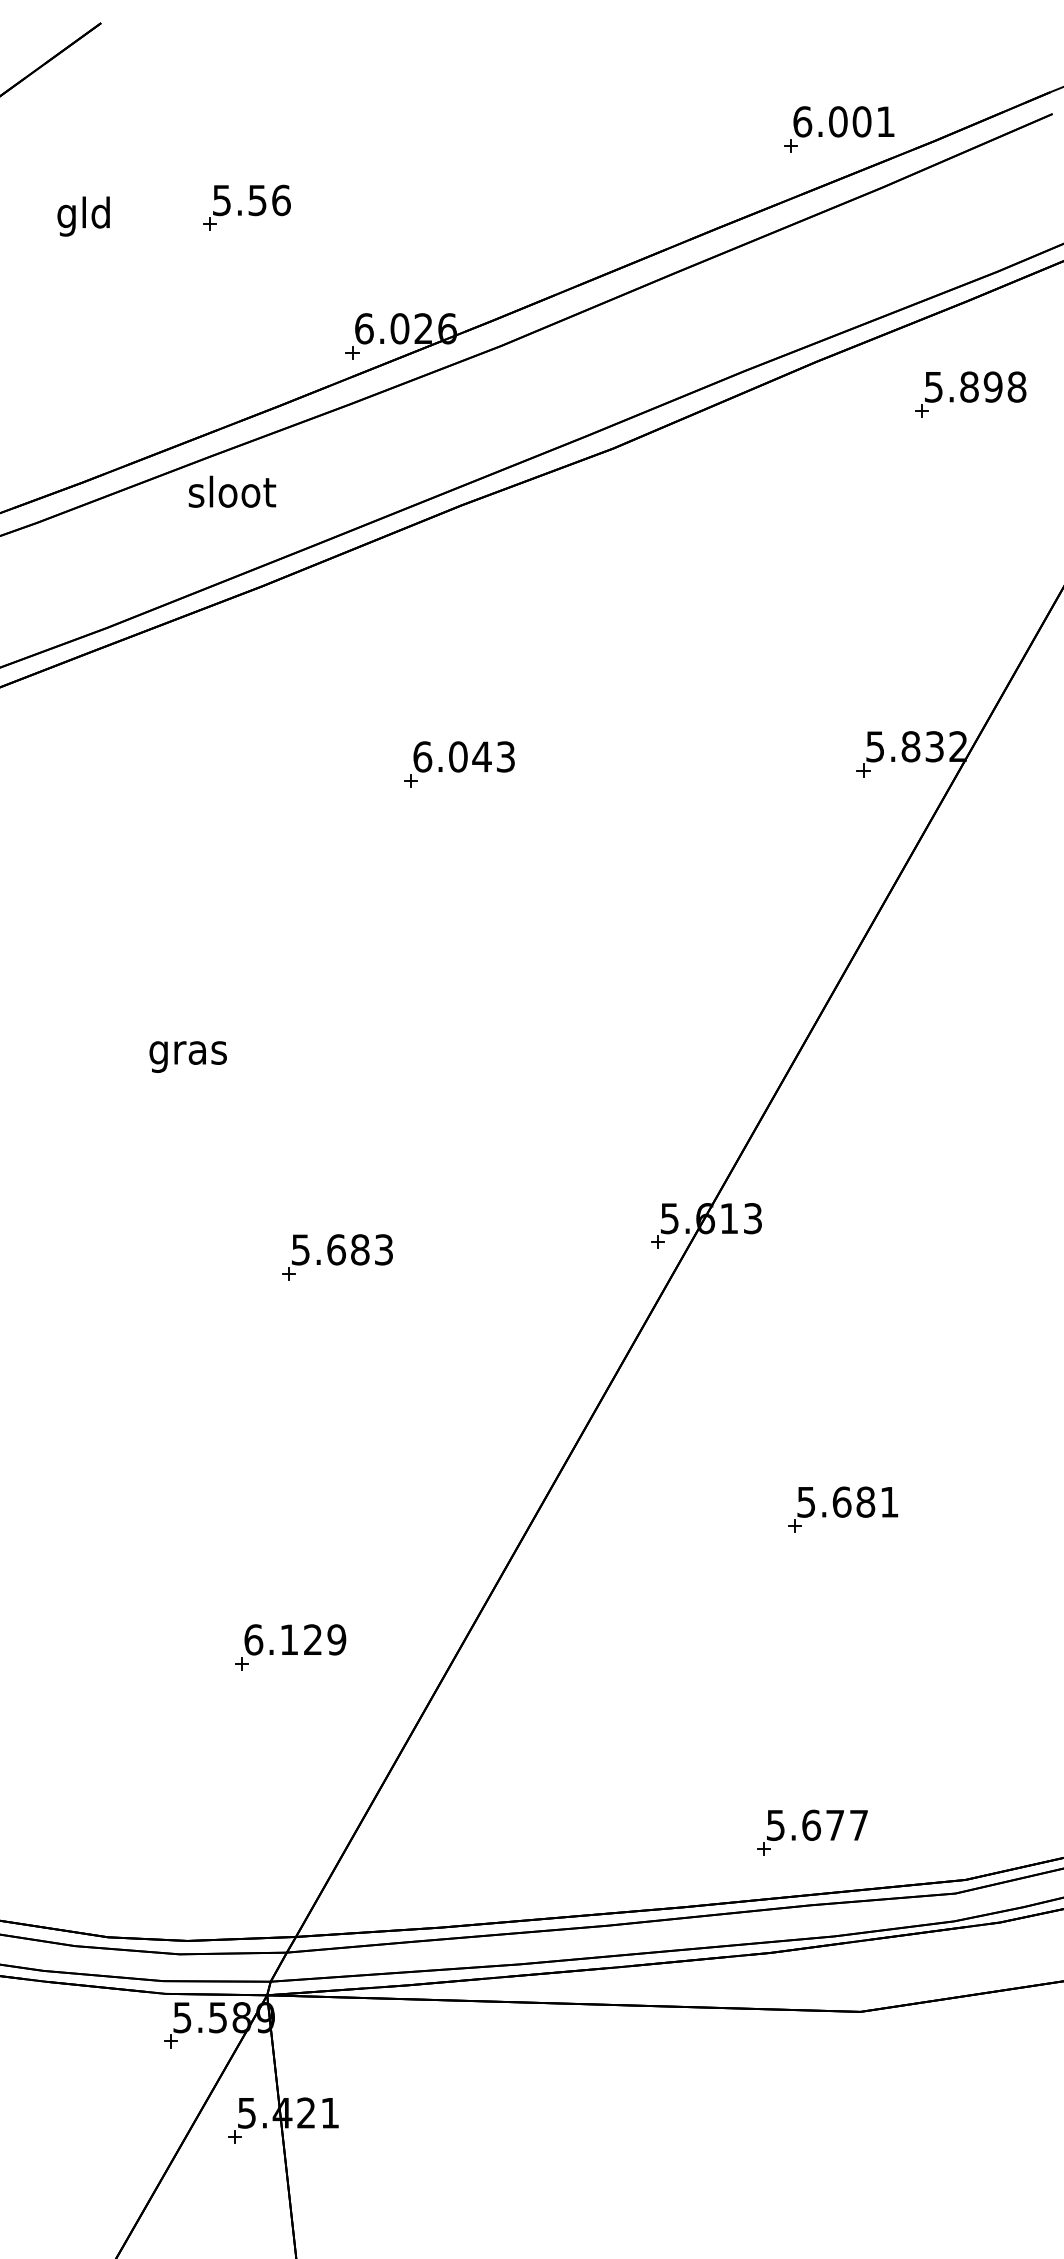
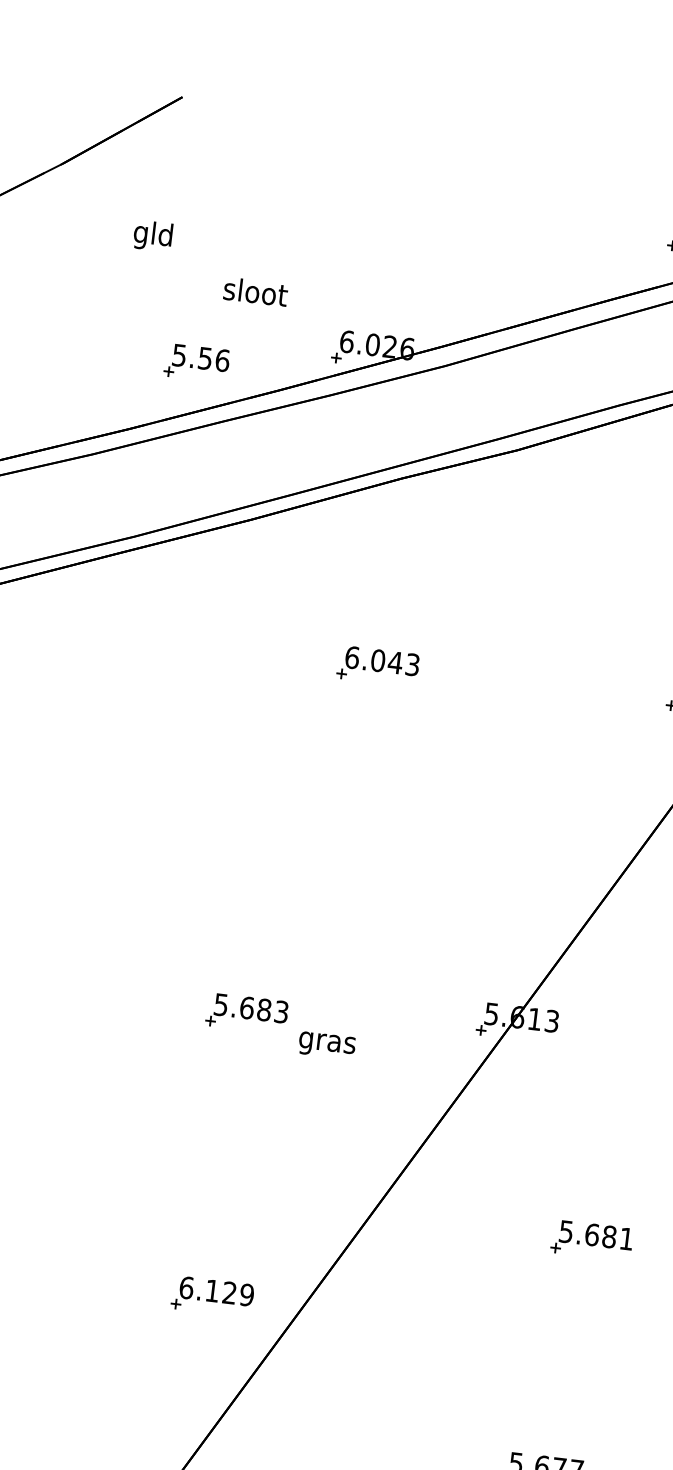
part: (246, 207) -> (196, 362), moved
text: (232, 491) -> (255, 291), moved
text: (187, 1056) -> (326, 1045), moved
part: (290, 1647) -> (212, 1296), moved

